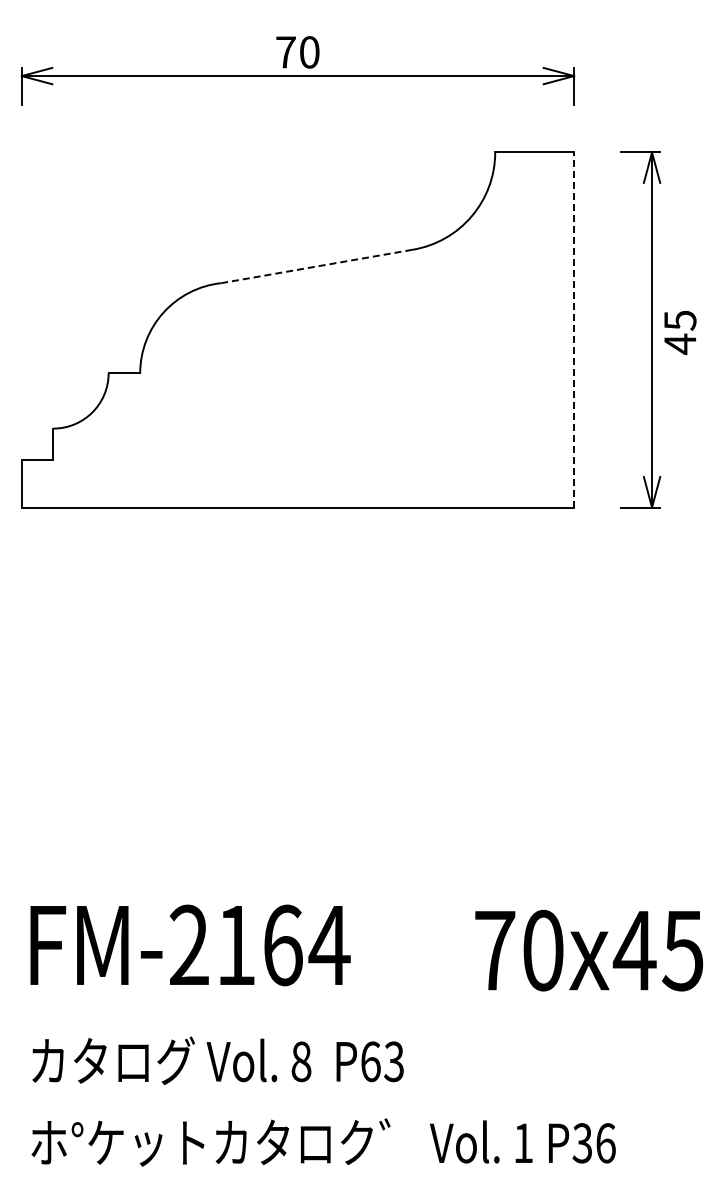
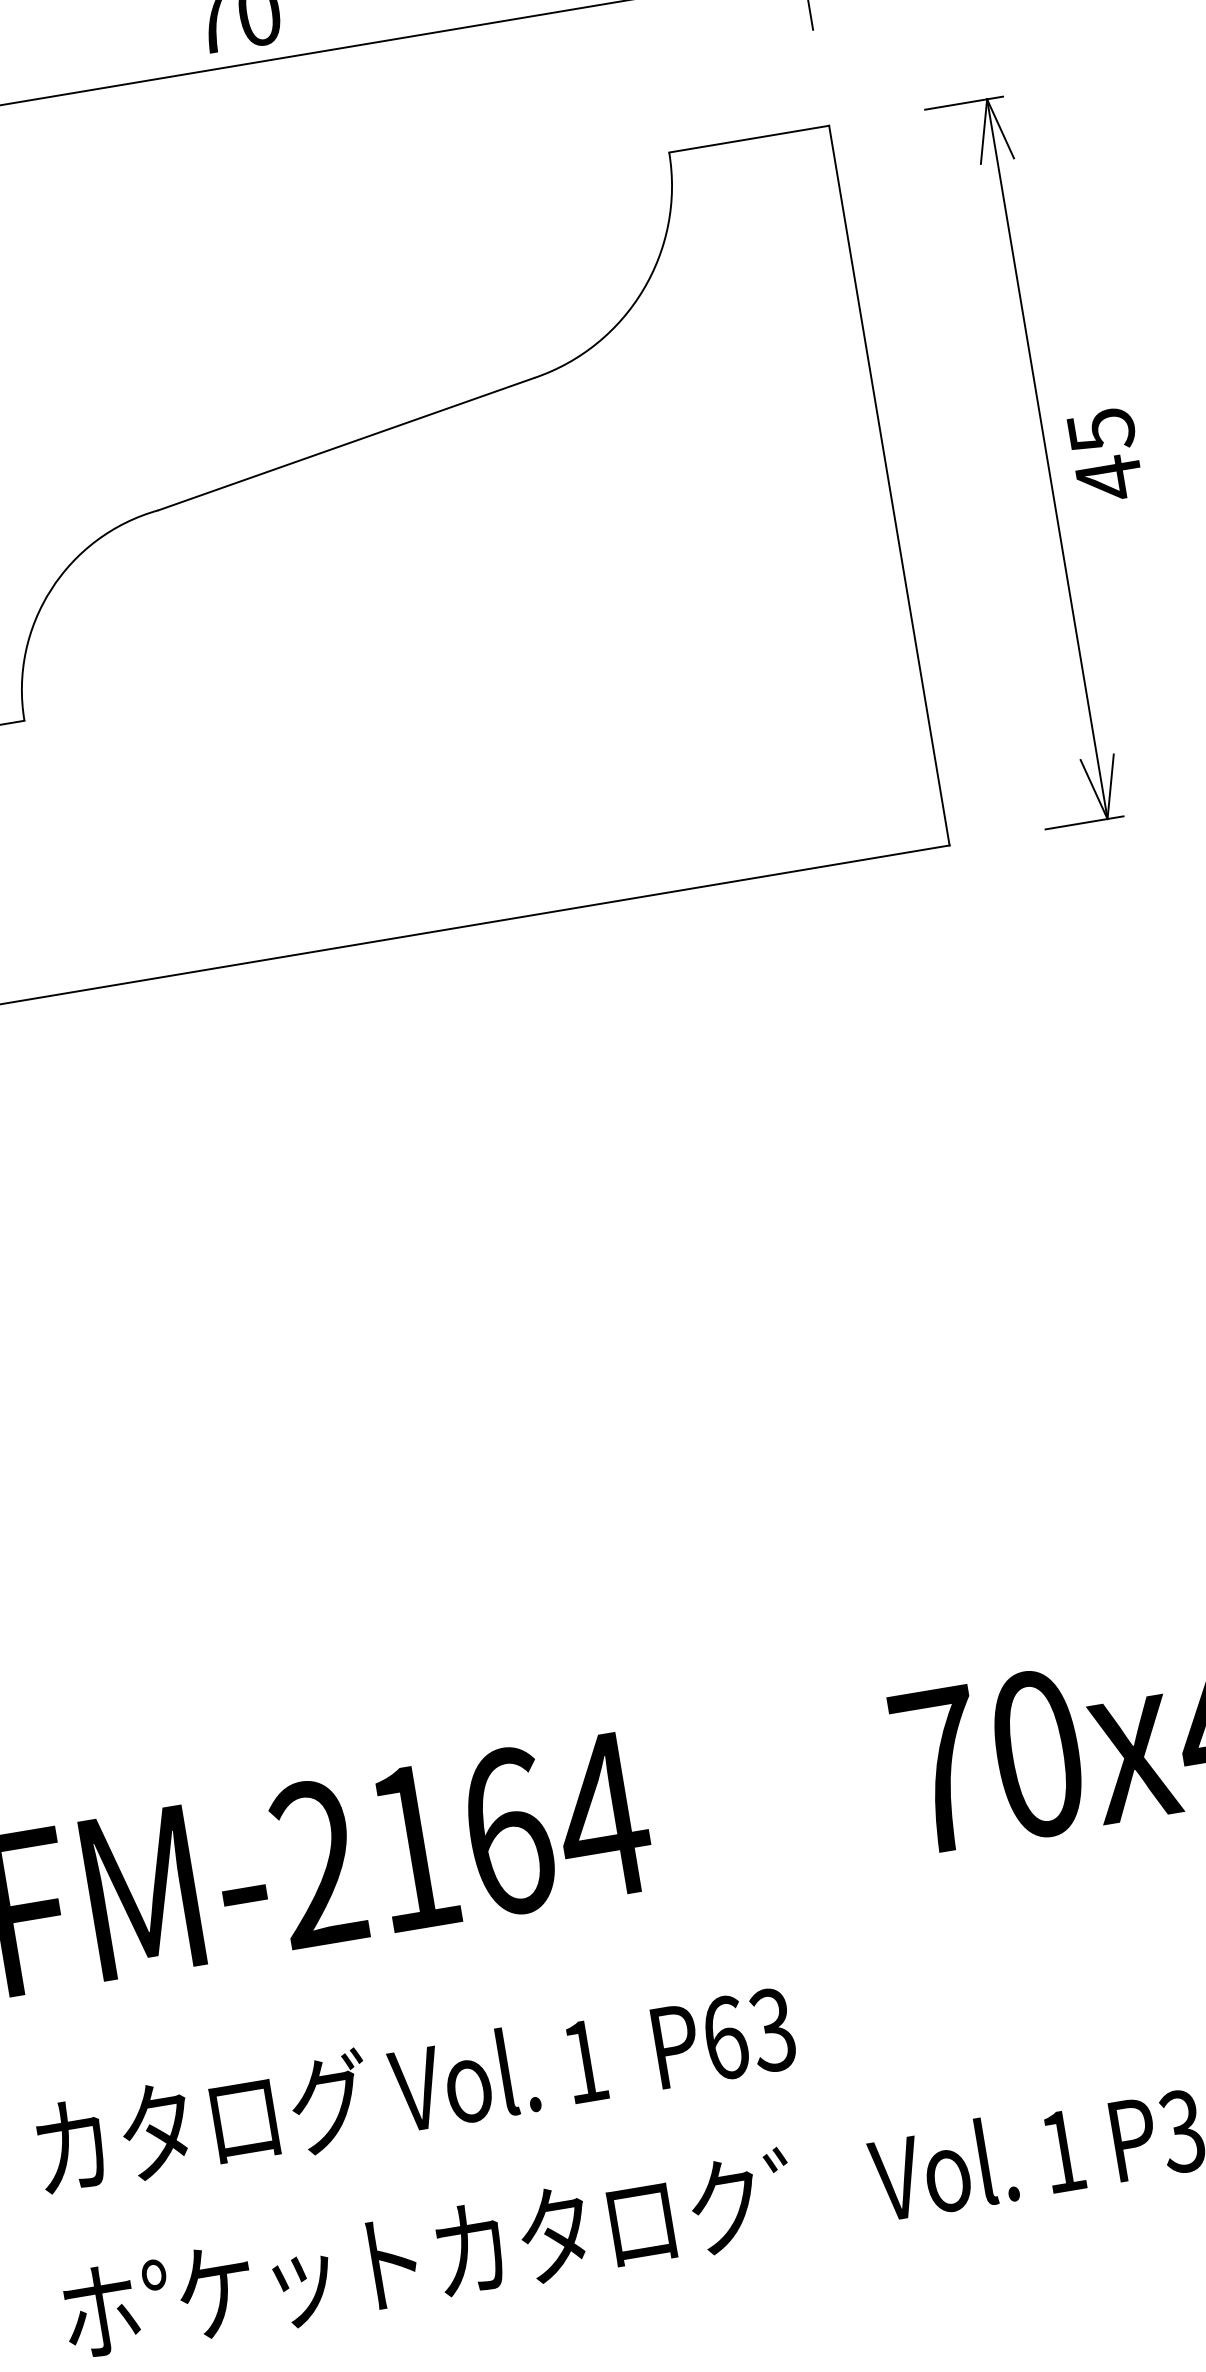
line: (316, 266) -> (345, 444), dashed -> solid
line: (574, 329) -> (889, 484), dashed -> solid
text: (301, 1061) -> (584, 2060), 8 -> 1

